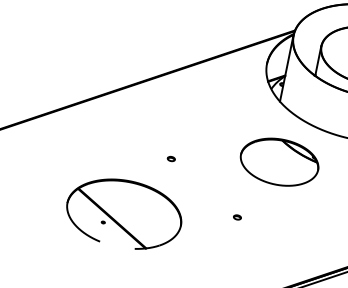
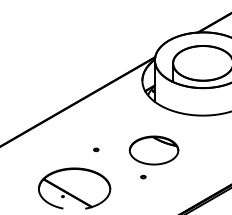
part: (278, 161) -> (153, 150), moved

